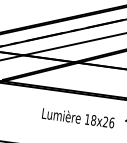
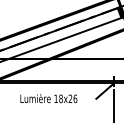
text: (77, 117) -> (48, 98), moved

